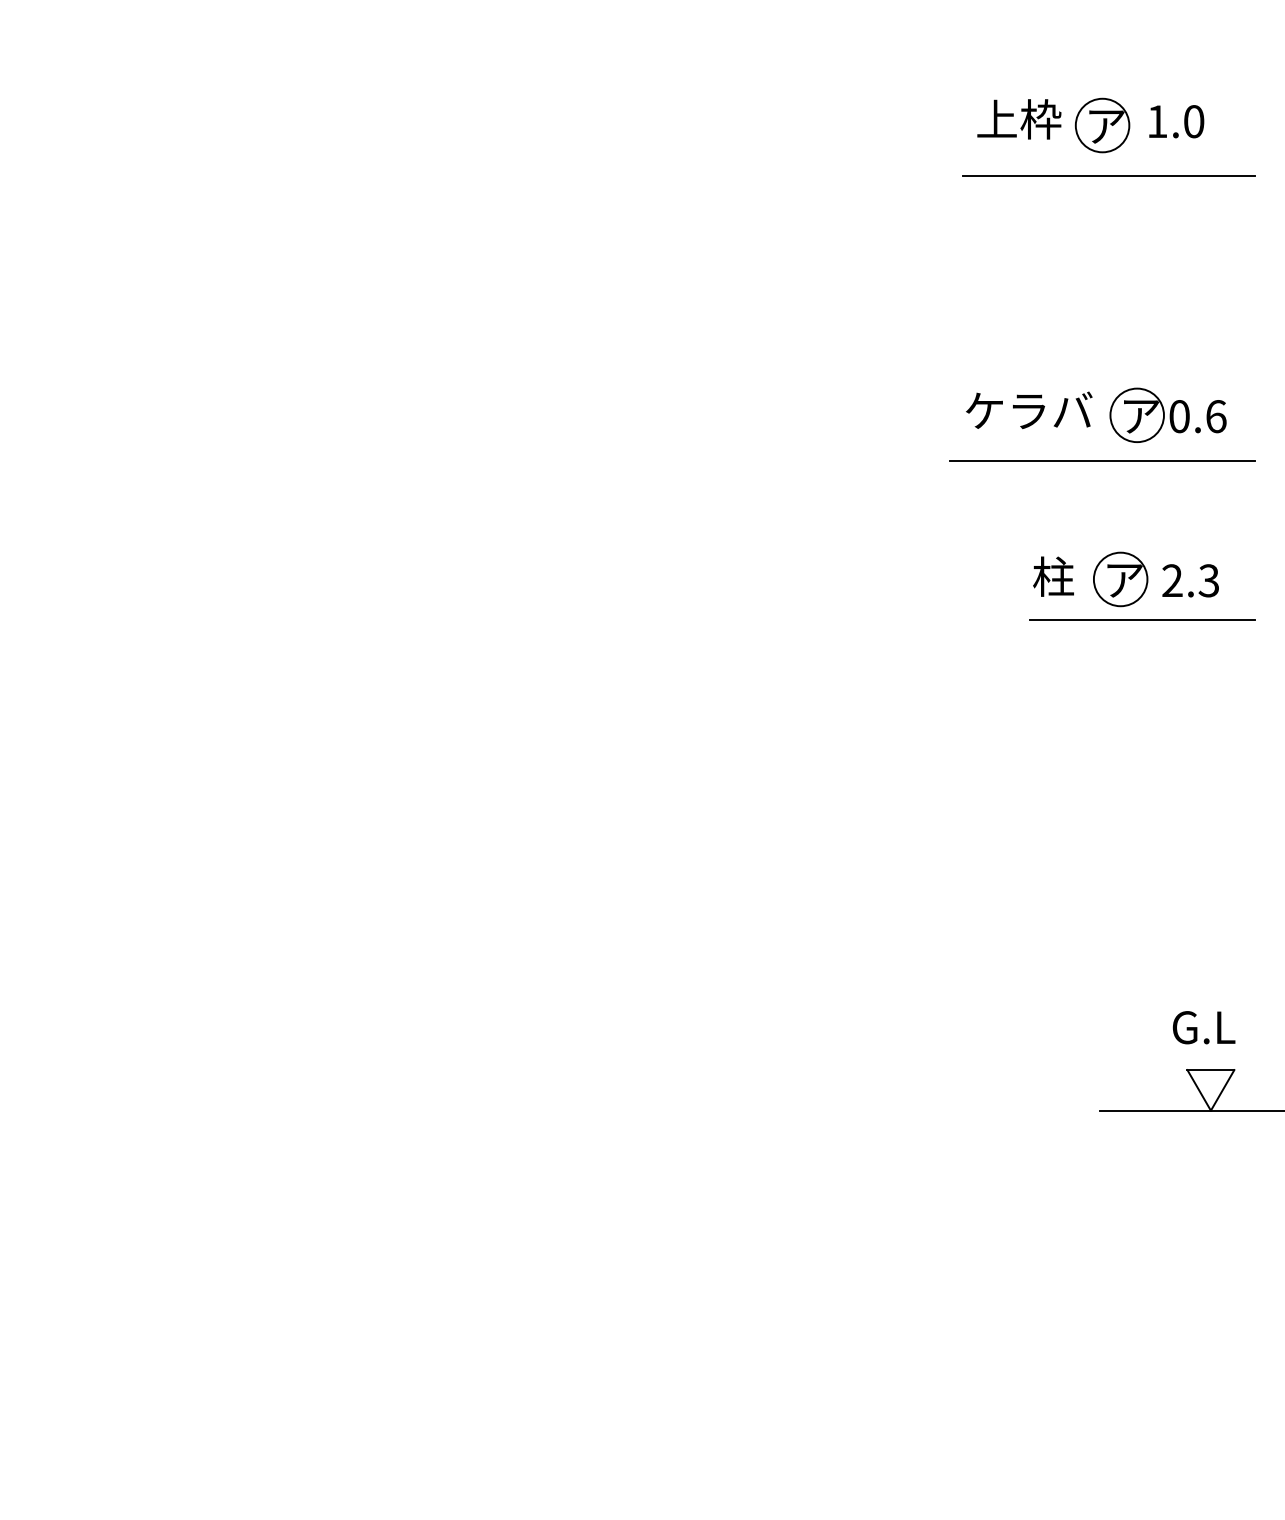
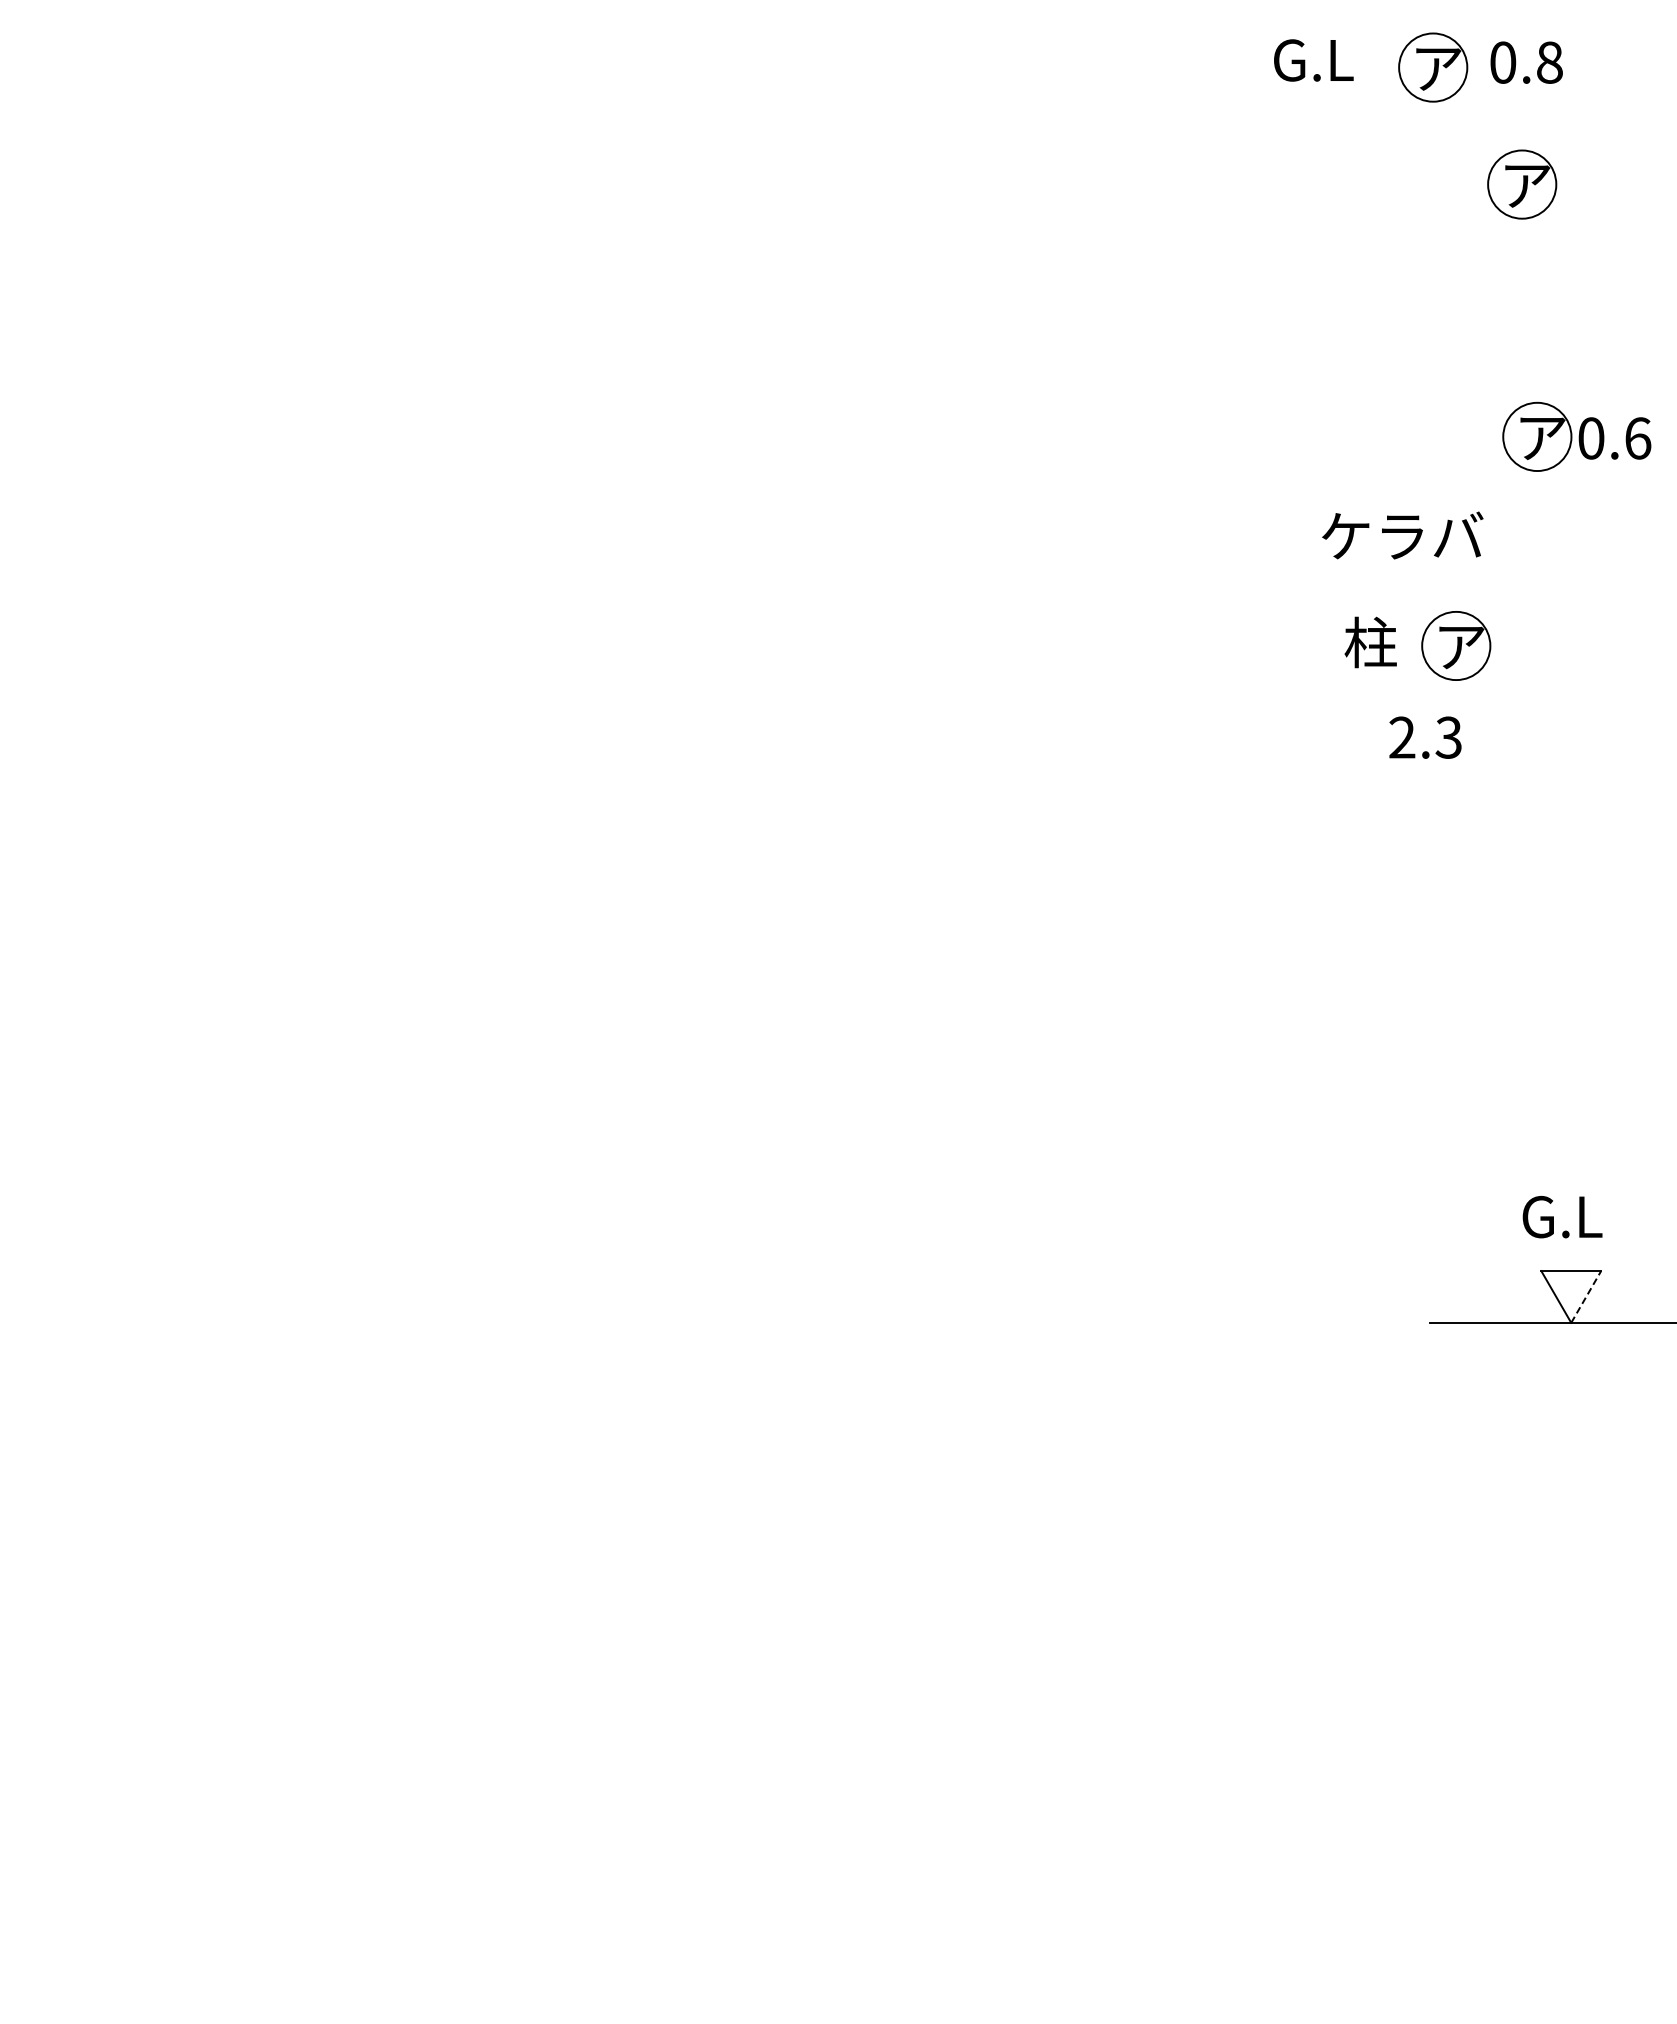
text: (1018, 119) -> (1326, 59), 上枠 -> G.L
text: (1175, 121) -> (1526, 62), 1.0 -> 0.8
line: (1109, 175) -> (1441, 131), removed
part: (1172, 217) -> (1522, 184), added
text: (1029, 410) -> (1402, 535), moved
part: (1167, 415) -> (1576, 436), moved
line: (1102, 461) -> (1433, 495), removed
text: (1190, 580) -> (1425, 737), moved
line: (1142, 620) -> (1483, 698), removed
line: (1222, 1090) -> (1586, 1297), solid -> dashed

